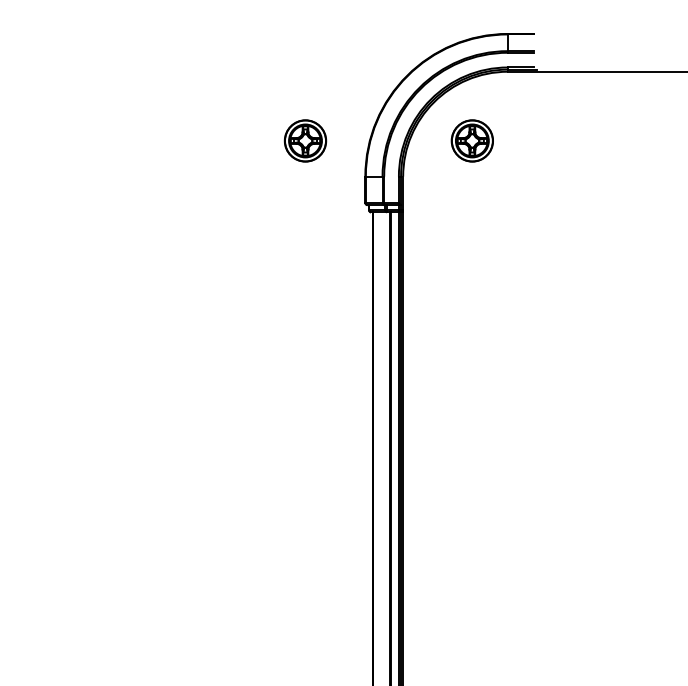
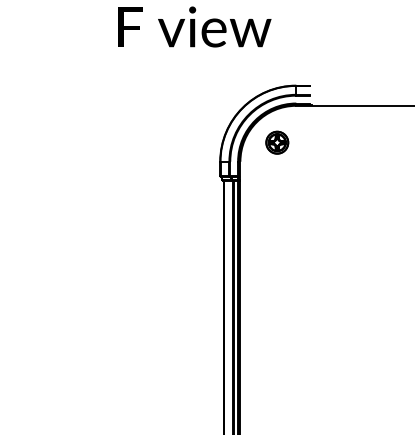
part: (305, 140) -> (188, 142), removed

